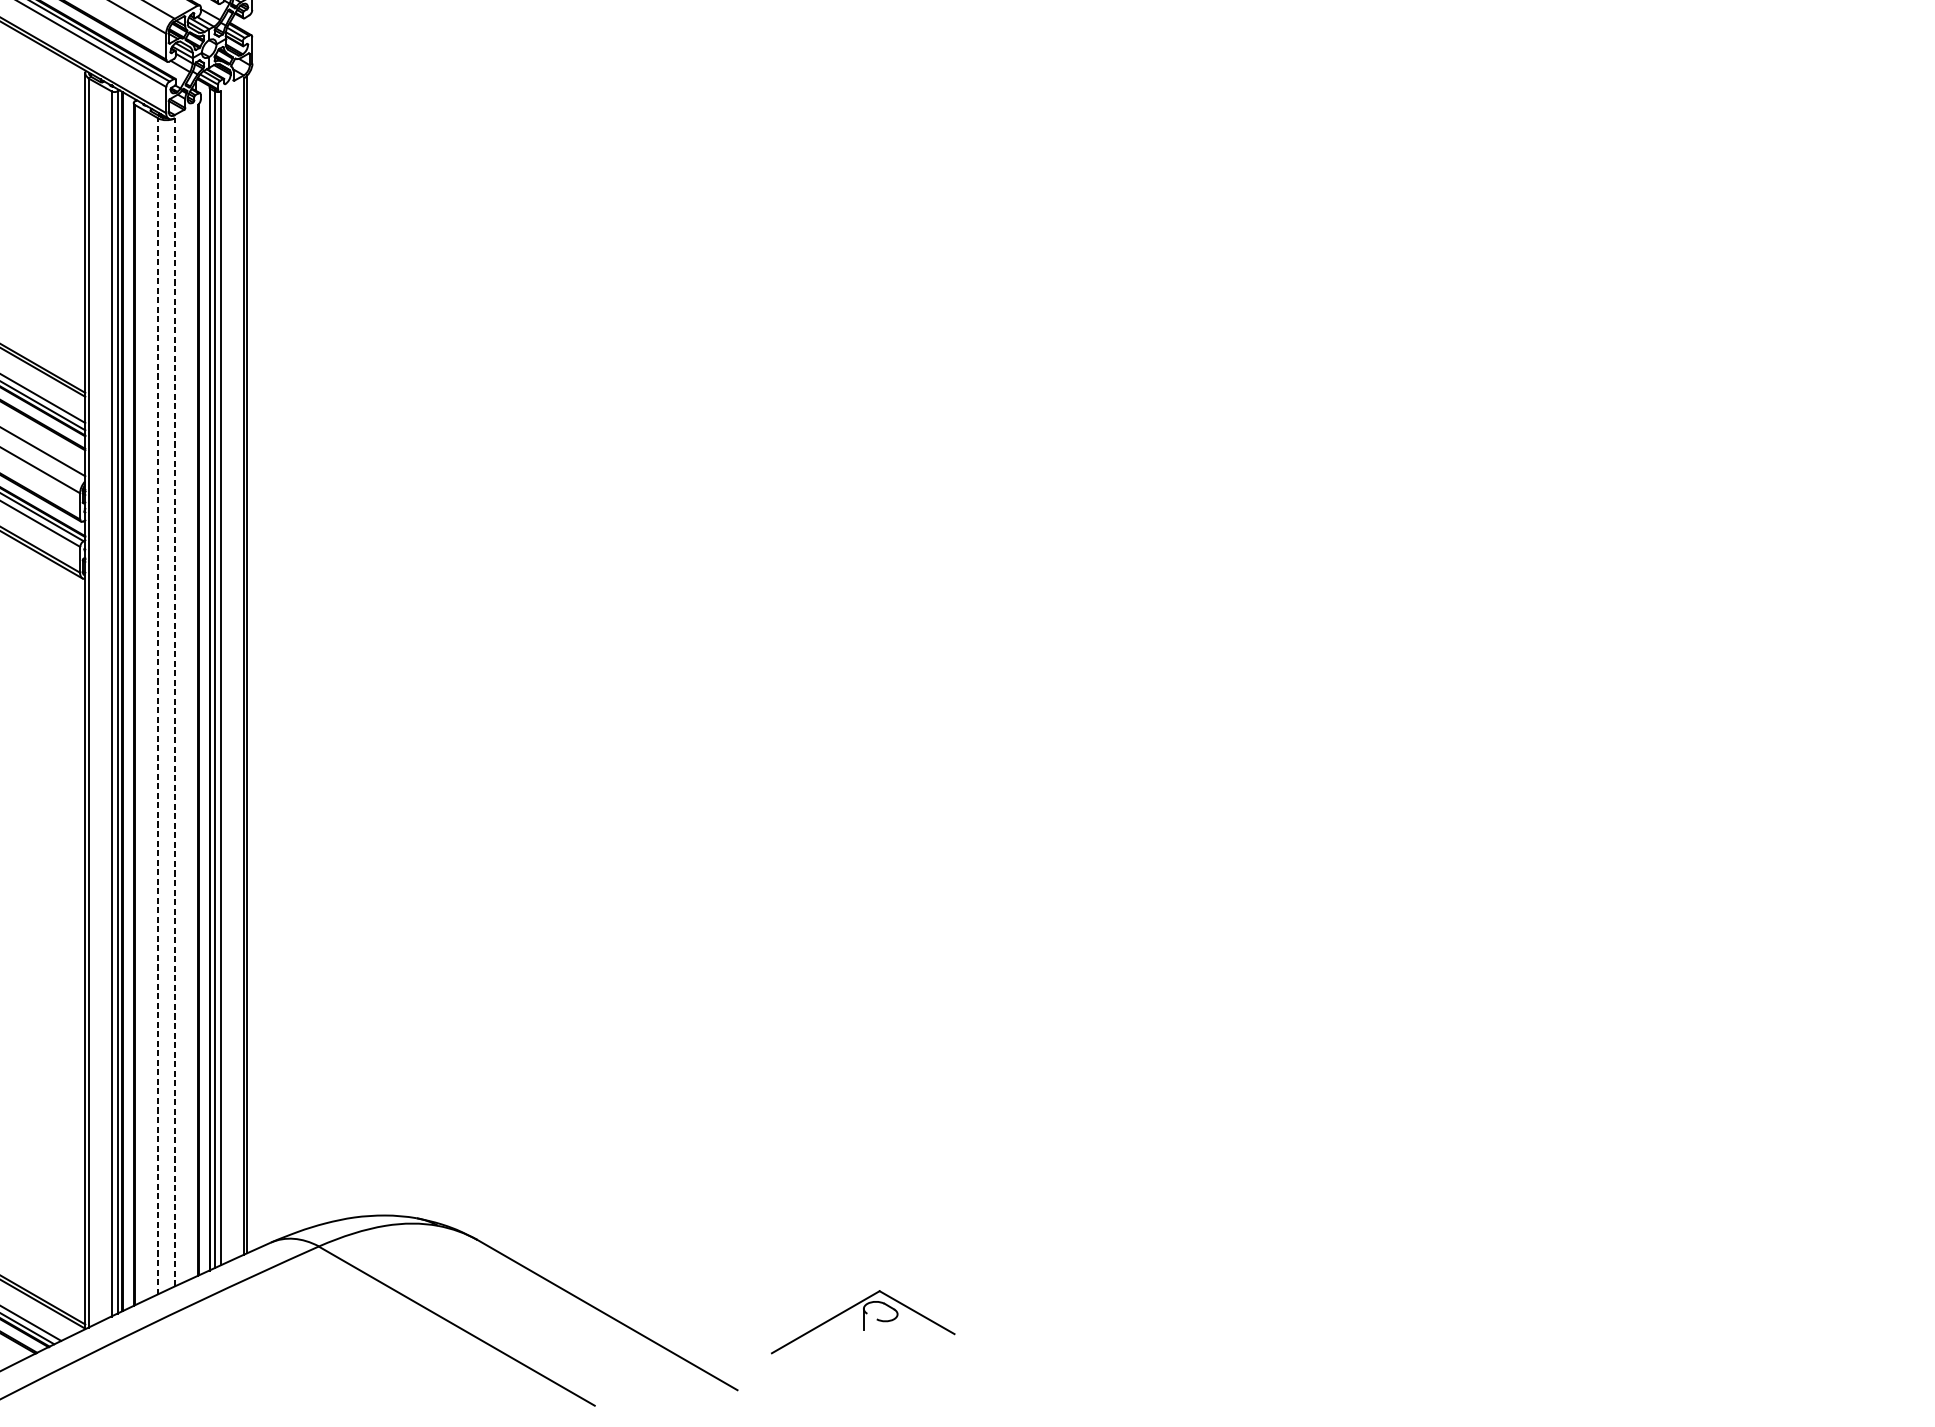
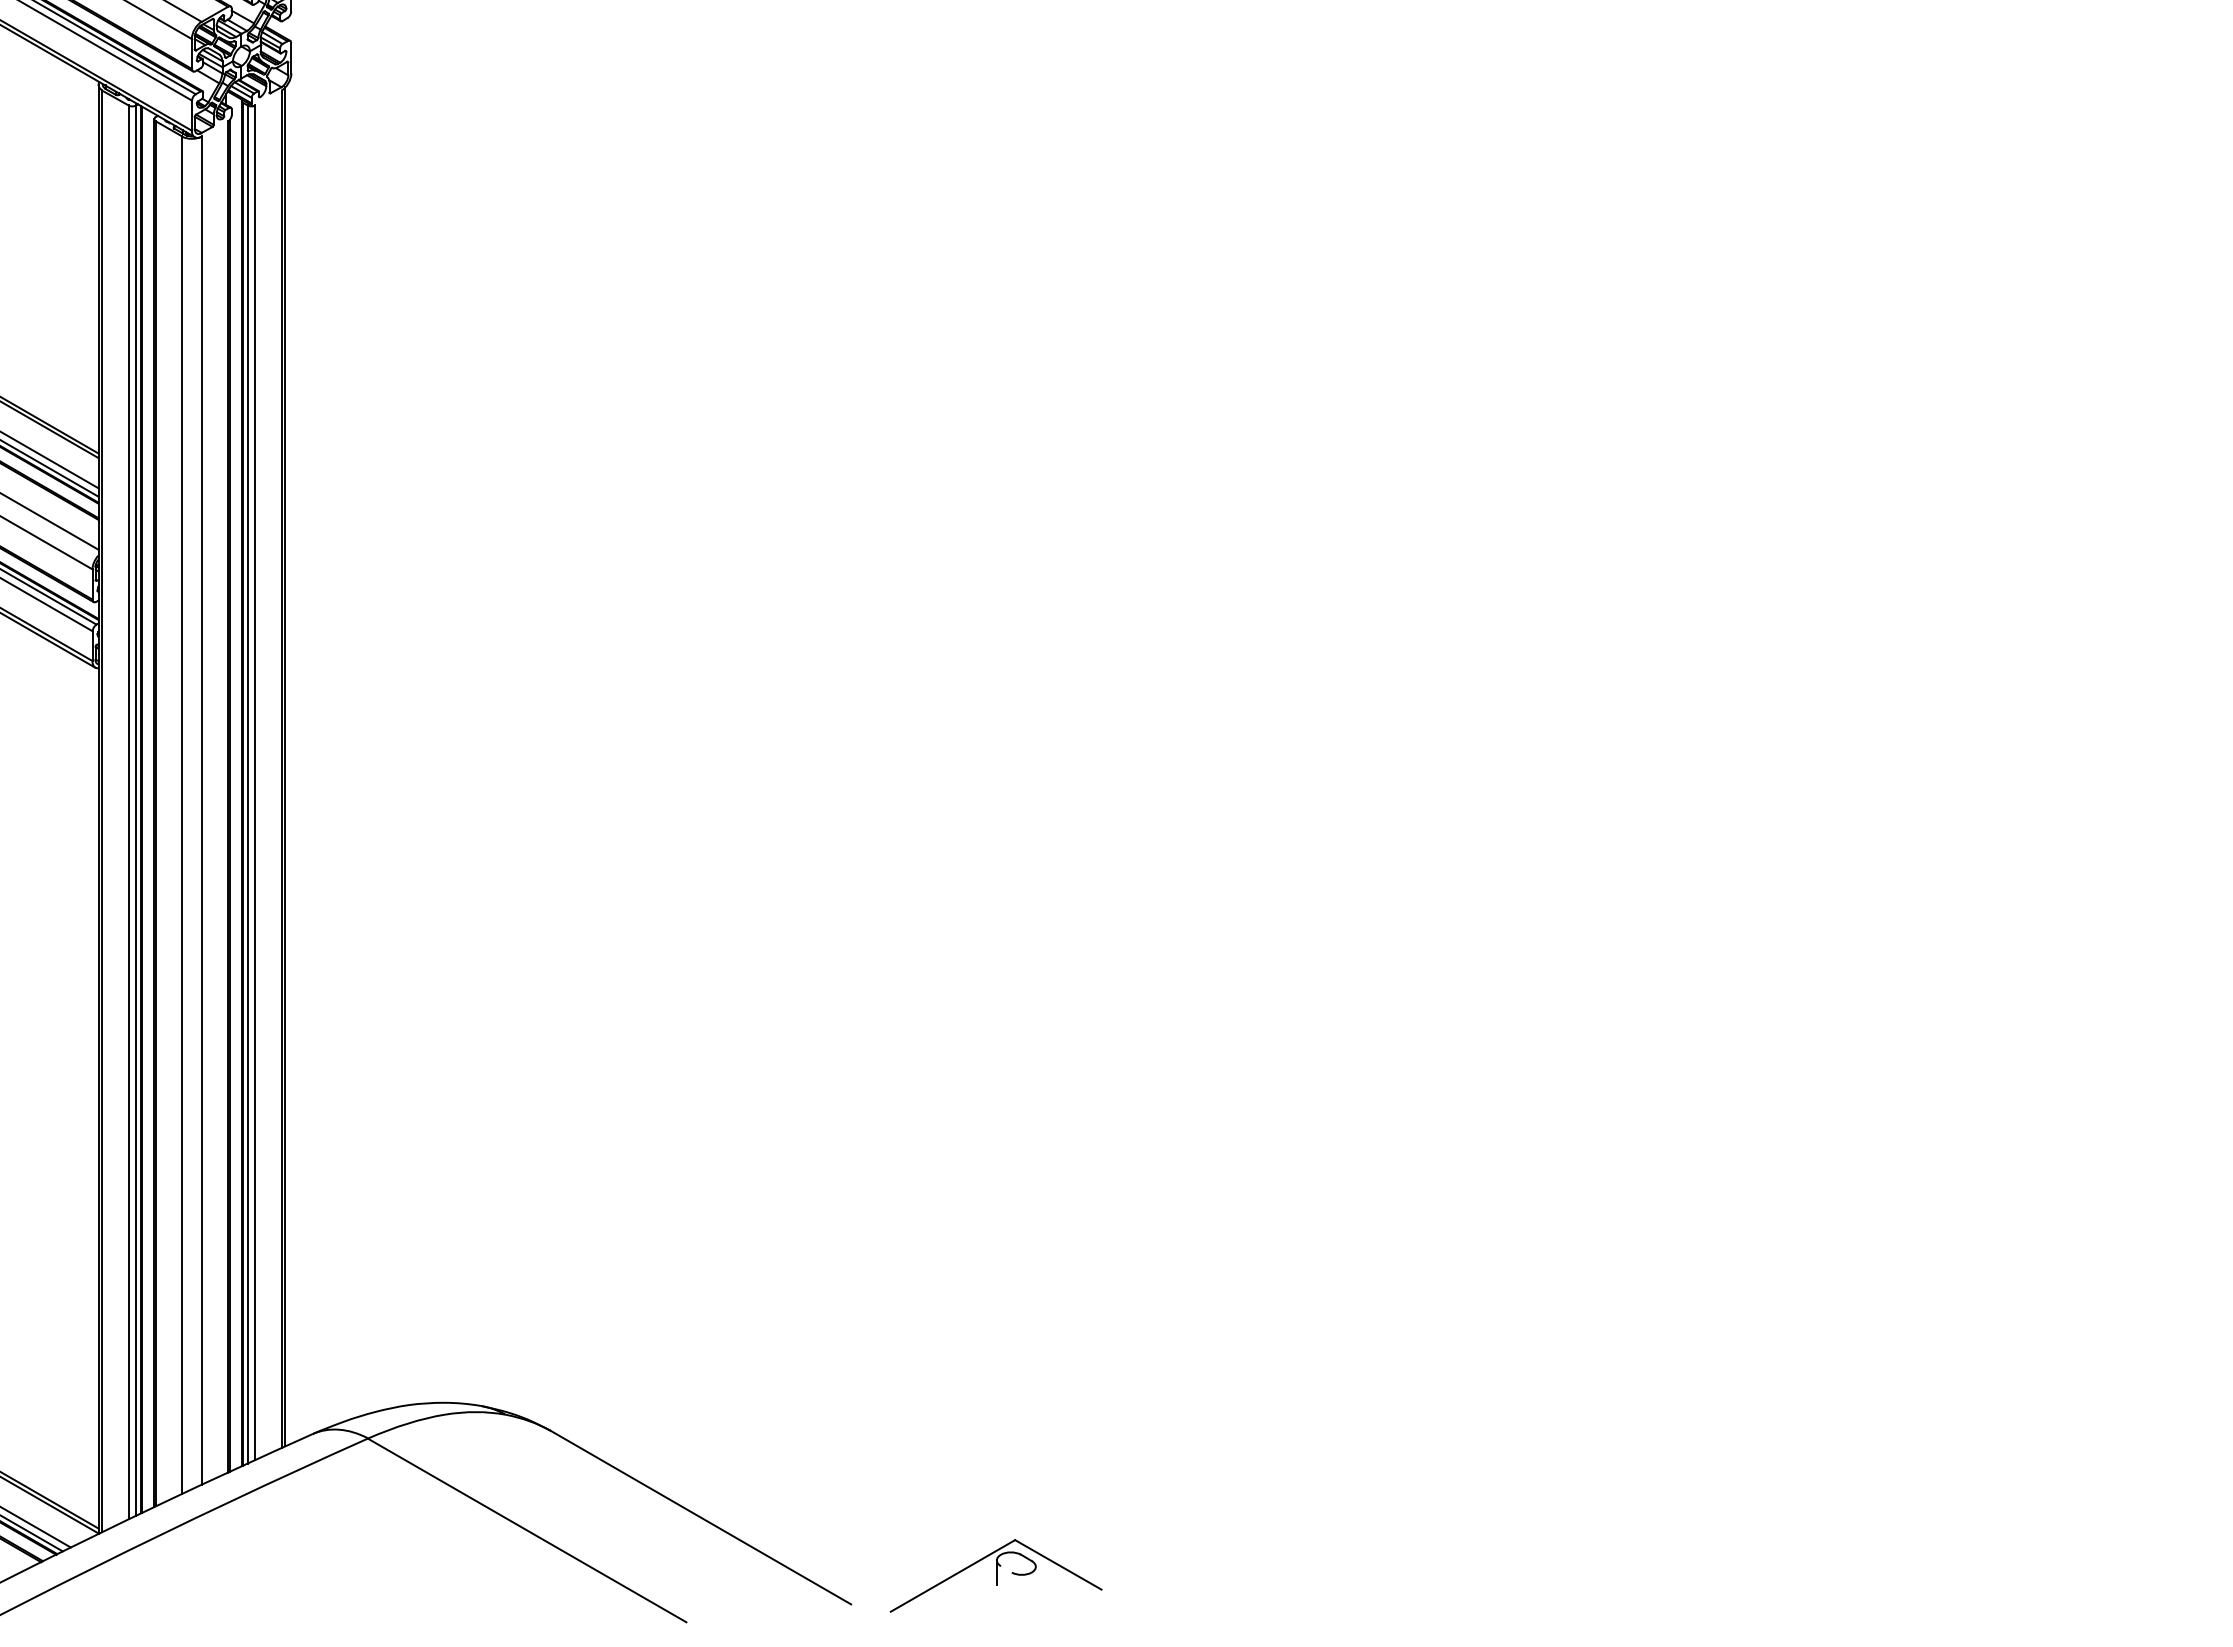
line: (174, 702) -> (201, 810), dashed -> solid
line: (158, 706) -> (182, 815), dashed -> solid
part: (862, 1321) -> (995, 1575), moved

